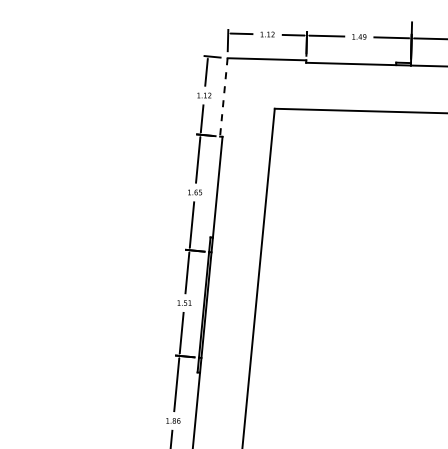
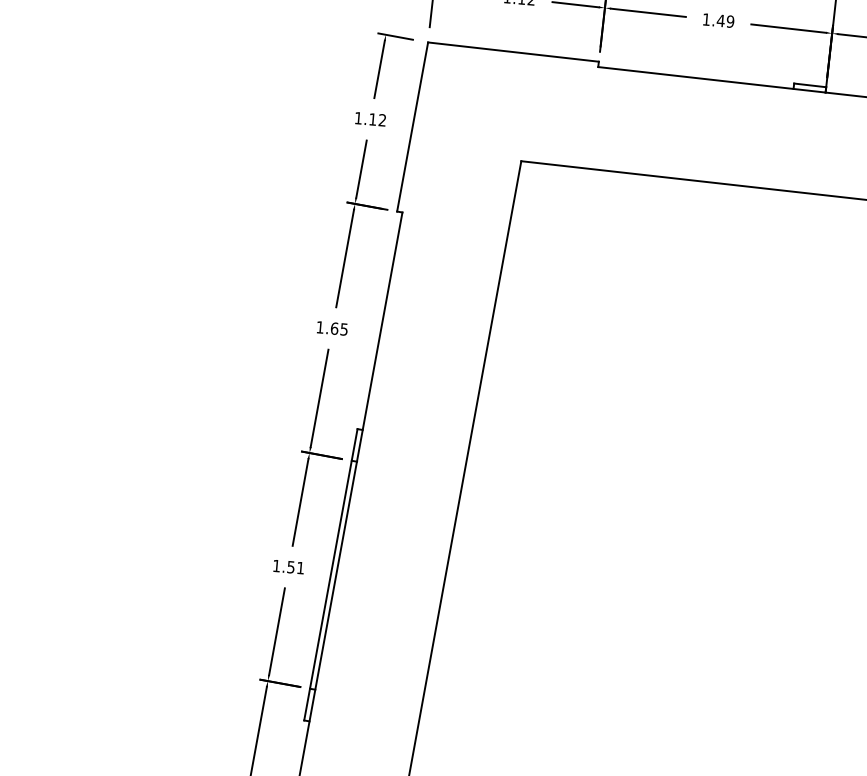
line: (223, 97) -> (411, 127), dashed -> solid

